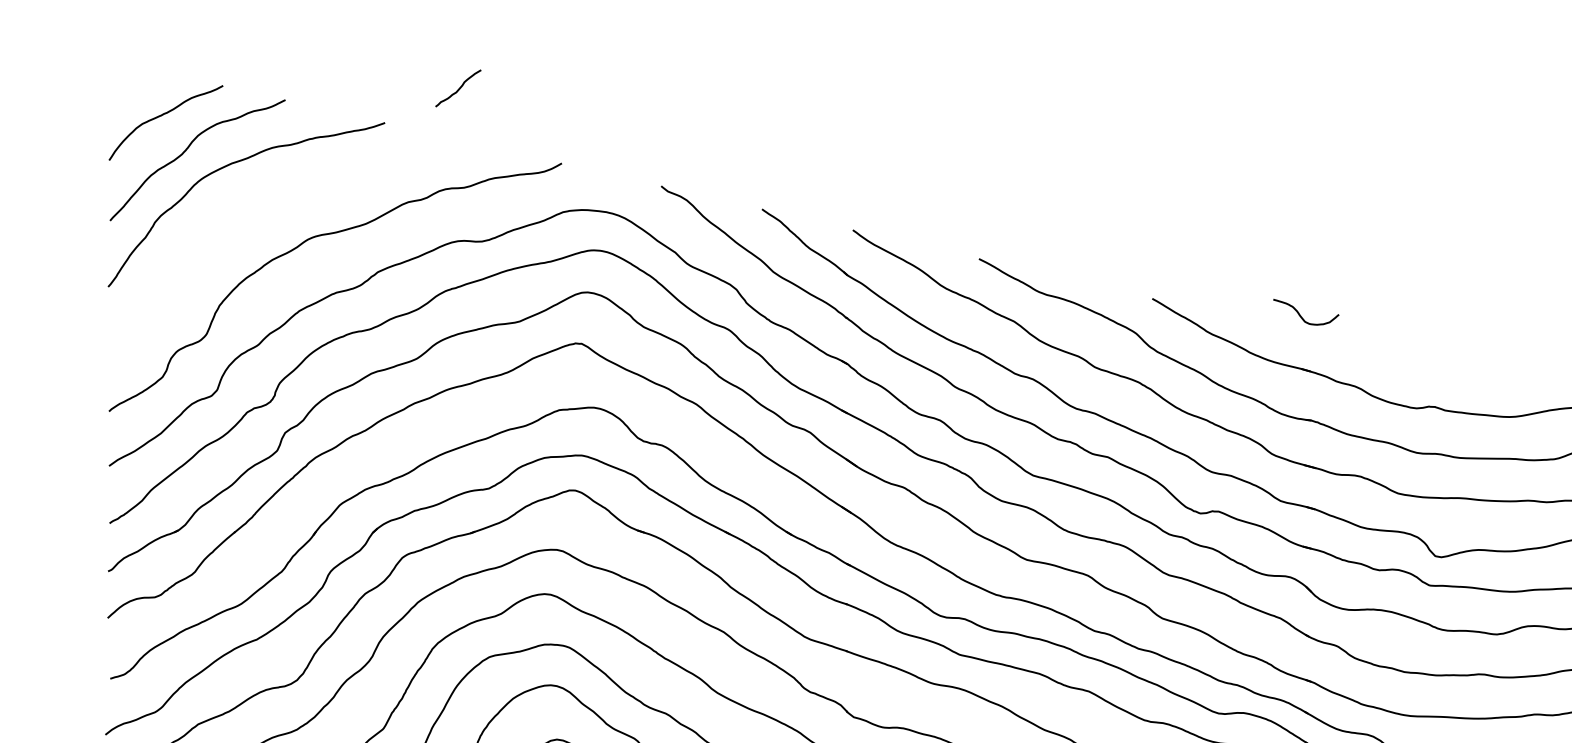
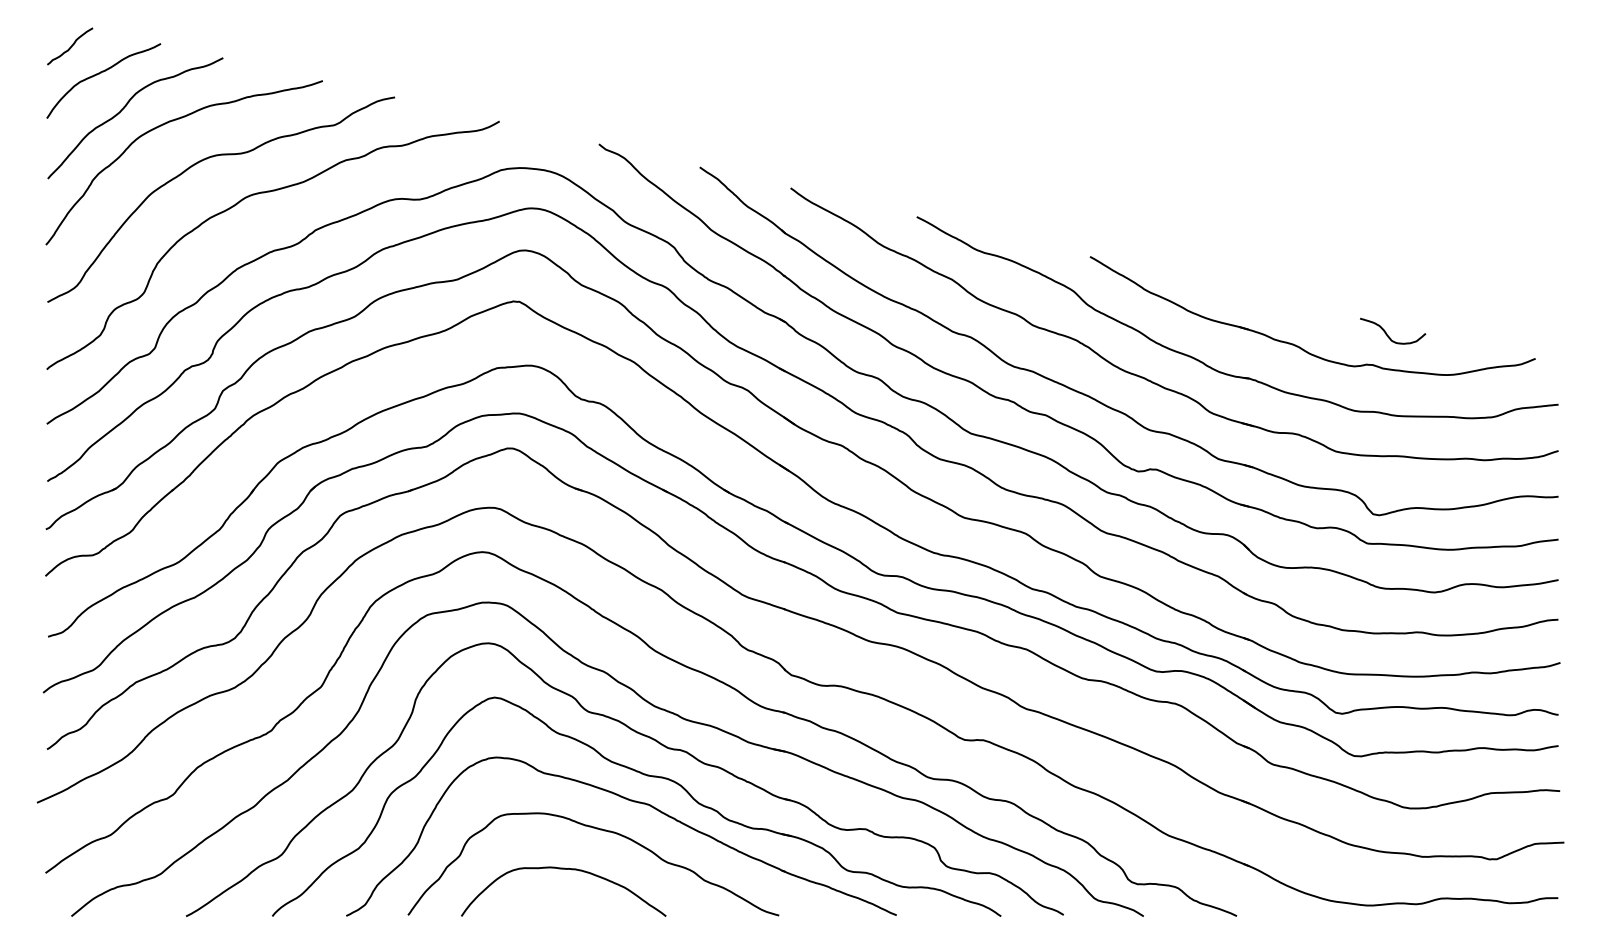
curve: (458, 88) -> (70, 46), moved
curve: (269, 201) -> (207, 159), added
curve: (1300, 314) -> (1387, 333), moved

